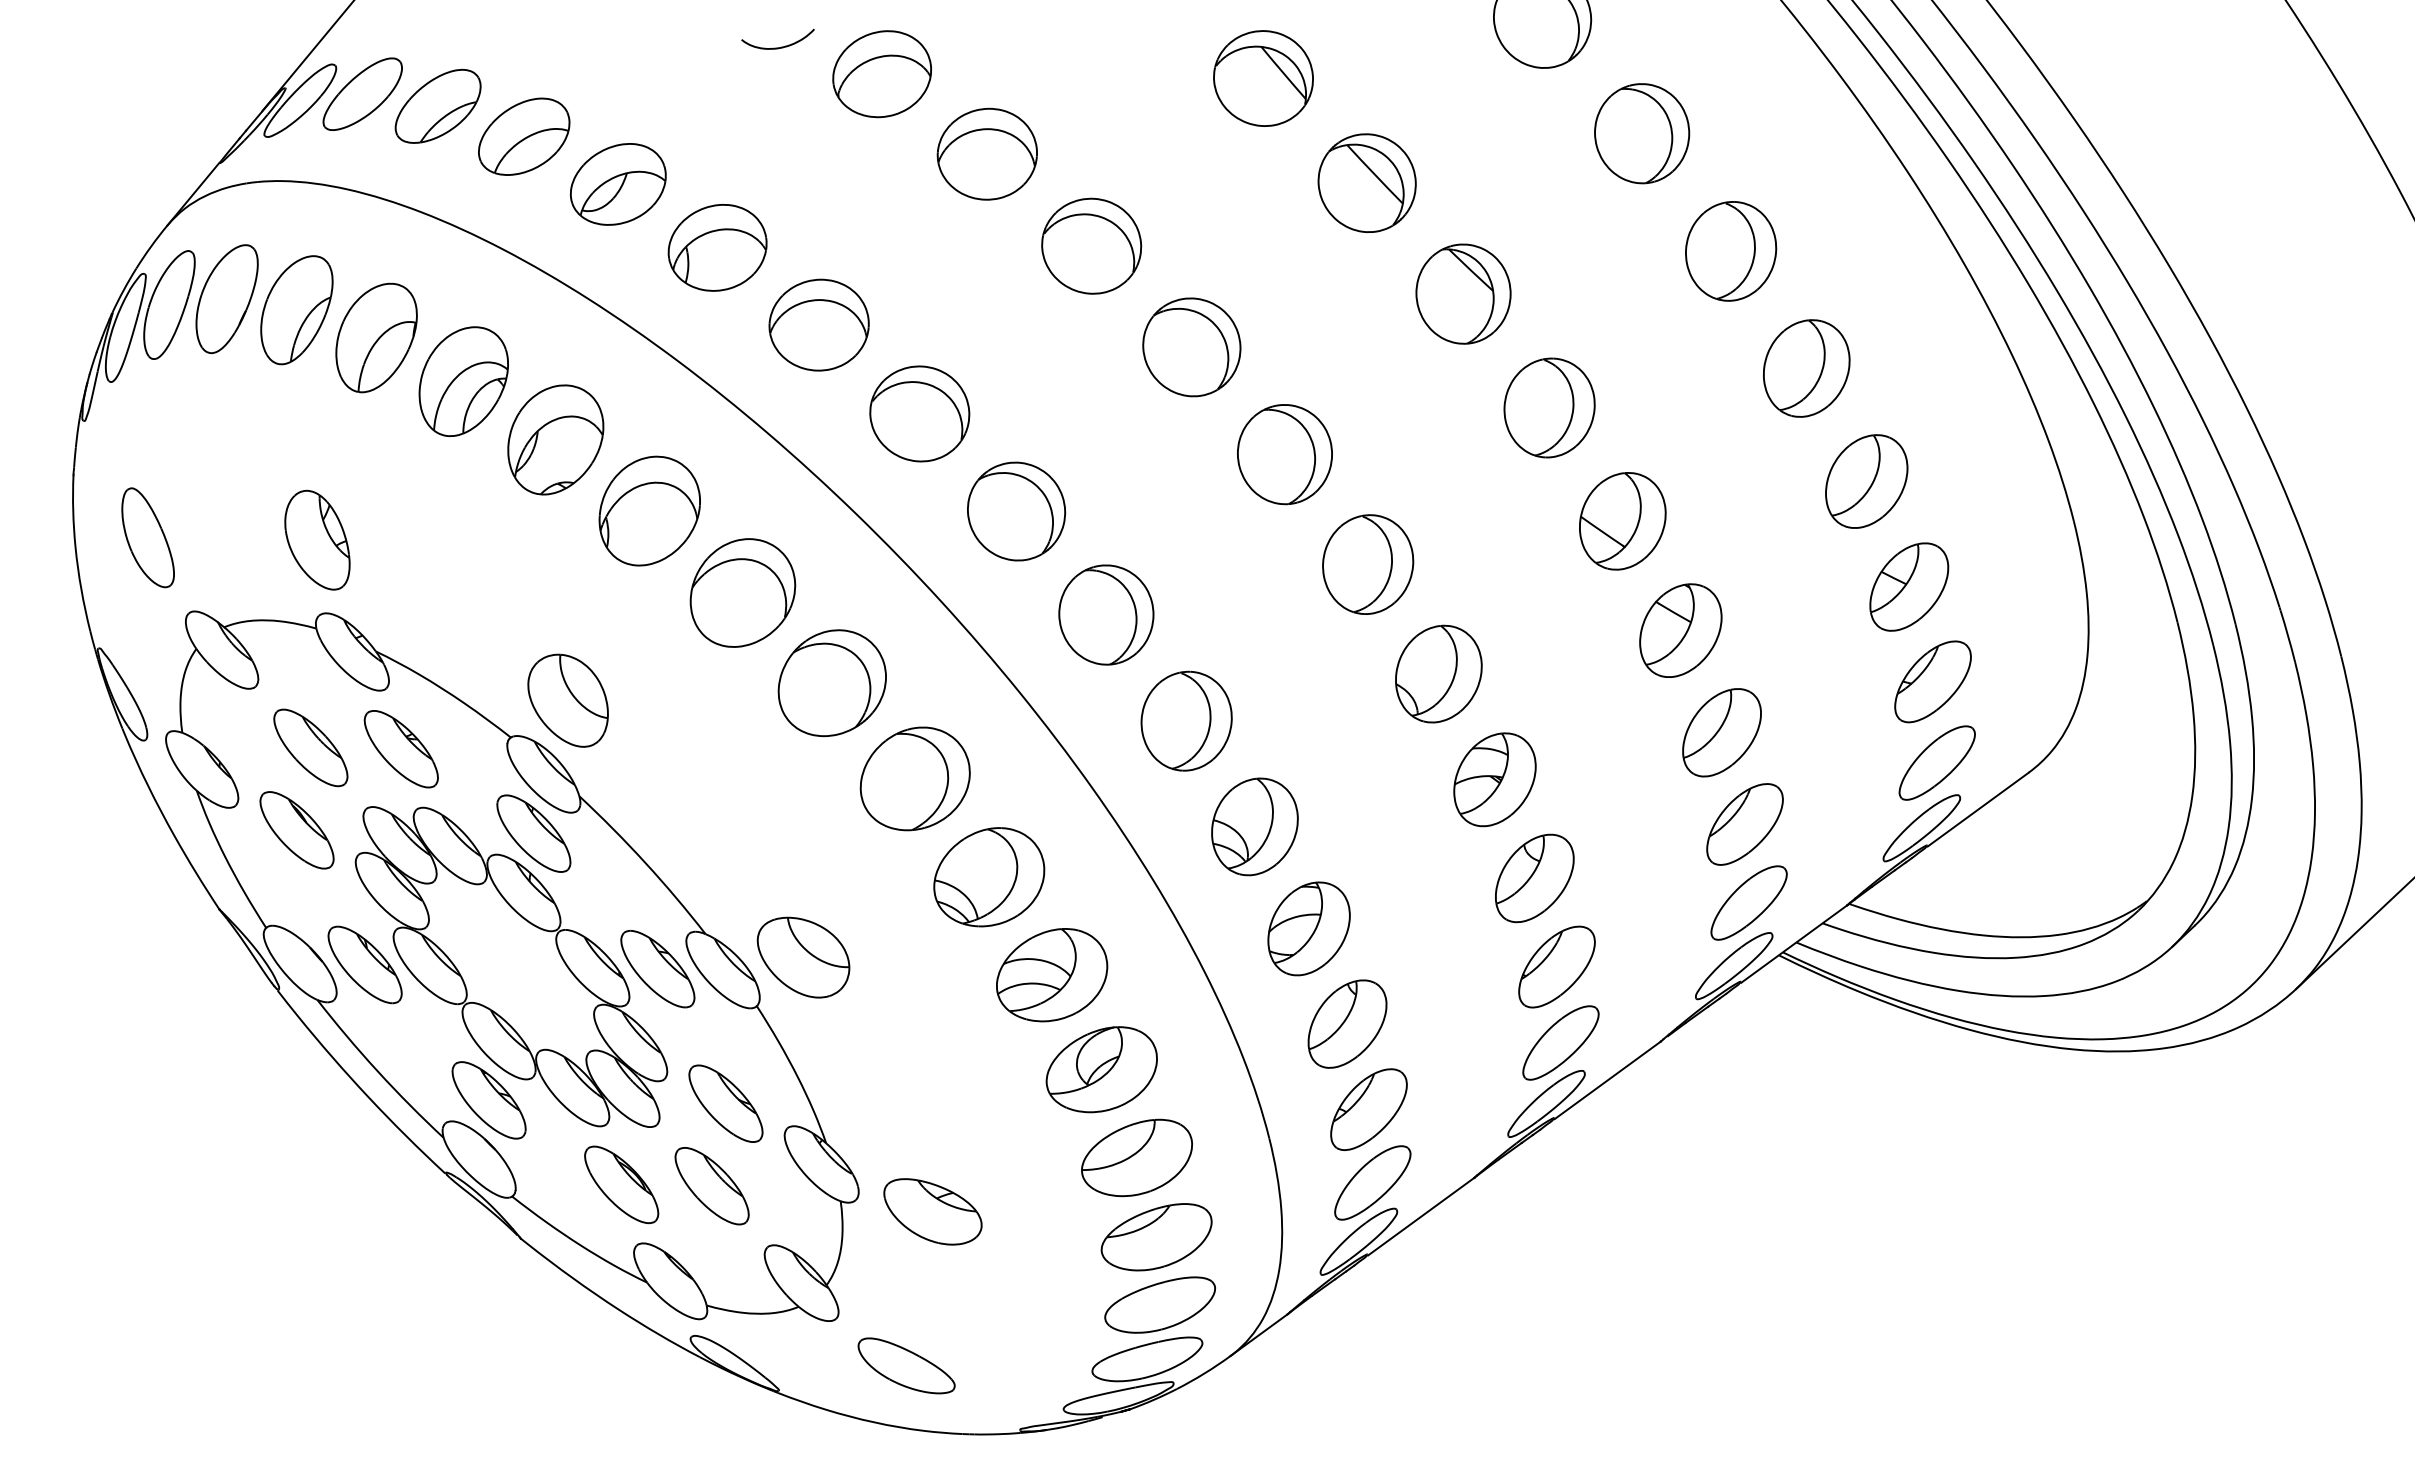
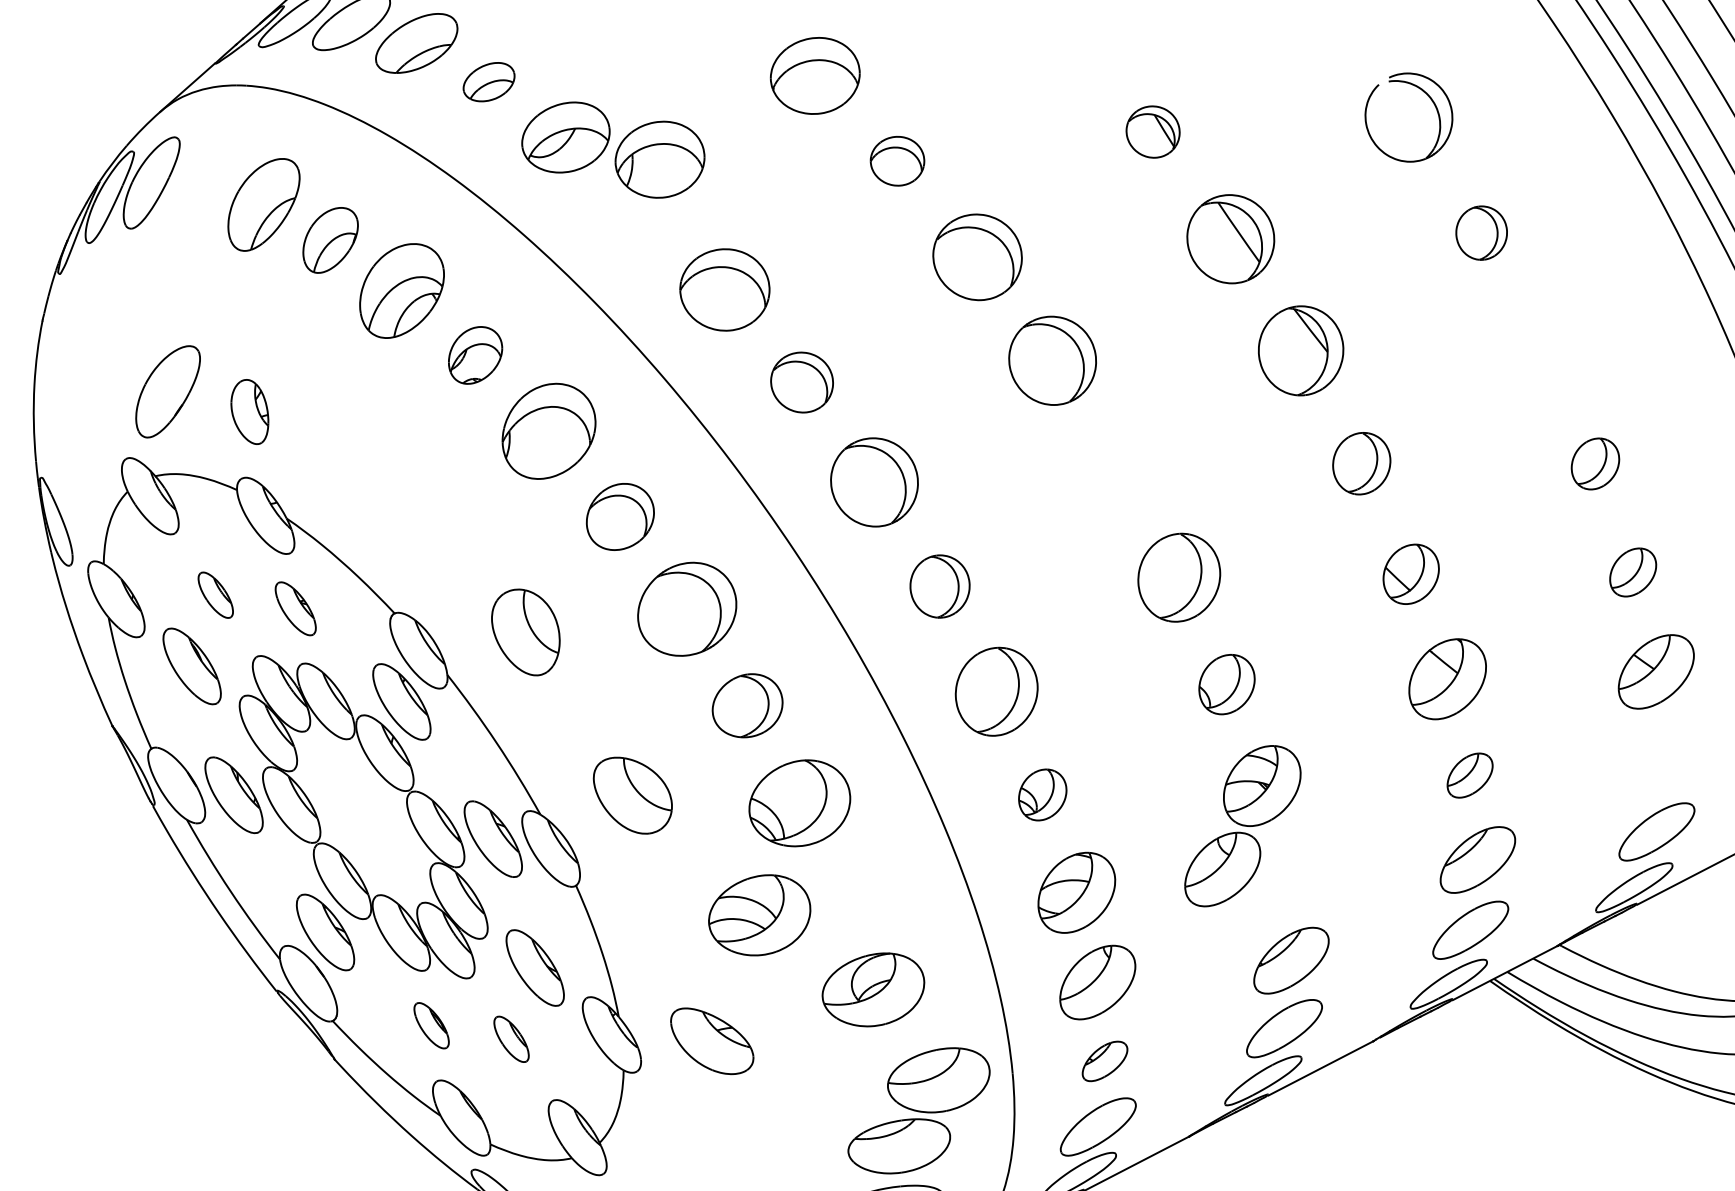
curve: (781, 46) -> (729, 37), removed
part: (1263, 78) -> (1153, 132), size x0.6
part: (1642, 133) -> (1481, 232), size x0.6
part: (524, 136) -> (489, 81), size x0.6
part: (986, 153) -> (896, 160), size x0.6
part: (717, 247) -> (660, 159), moved
part: (1731, 251) -> (1544, 349), removed
part: (226, 298) -> (167, 391), moved
part: (376, 337) -> (330, 240), size x0.7
part: (1806, 368) -> (1595, 463), size x0.6
part: (1549, 407) -> (1361, 463), size x0.7
part: (919, 413) -> (801, 382), size x0.7
part: (555, 439) -> (475, 355), size x0.6
part: (1284, 454) -> (1120, 468), removed
part: (1866, 481) -> (1632, 572), size x0.6
part: (1622, 521) -> (1410, 574), size x0.7
part: (147, 537) -> (99, 386), removed
part: (317, 539) -> (250, 411), size x0.7
part: (742, 592) -> (620, 516), size x0.7
part: (1106, 614) -> (940, 586), size x0.7
part: (1438, 673) -> (1226, 684), size x0.7
part: (1932, 681) -> (1663, 759), removed
part: (567, 700) -> (525, 631), moved
part: (1721, 732) -> (1469, 775), size x0.6
part: (310, 747) -> (215, 594), size x0.6
part: (400, 749) -> (295, 608), size x0.7
part: (914, 778) -> (747, 705), size x0.7
part: (1254, 826) -> (1042, 794), size x0.6
part: (1534, 878) -> (1222, 869), moved
part: (803, 957) -> (632, 795), moved
part: (1052, 975) -> (760, 915), moved
part: (1368, 1109) -> (1104, 1061), size x0.6
part: (1136, 1157) -> (938, 1079), moved
part: (621, 1184) -> (431, 1025), size x0.6
part: (711, 1186) -> (511, 1039), size x0.6
part: (932, 1211) -> (711, 1041), moved

